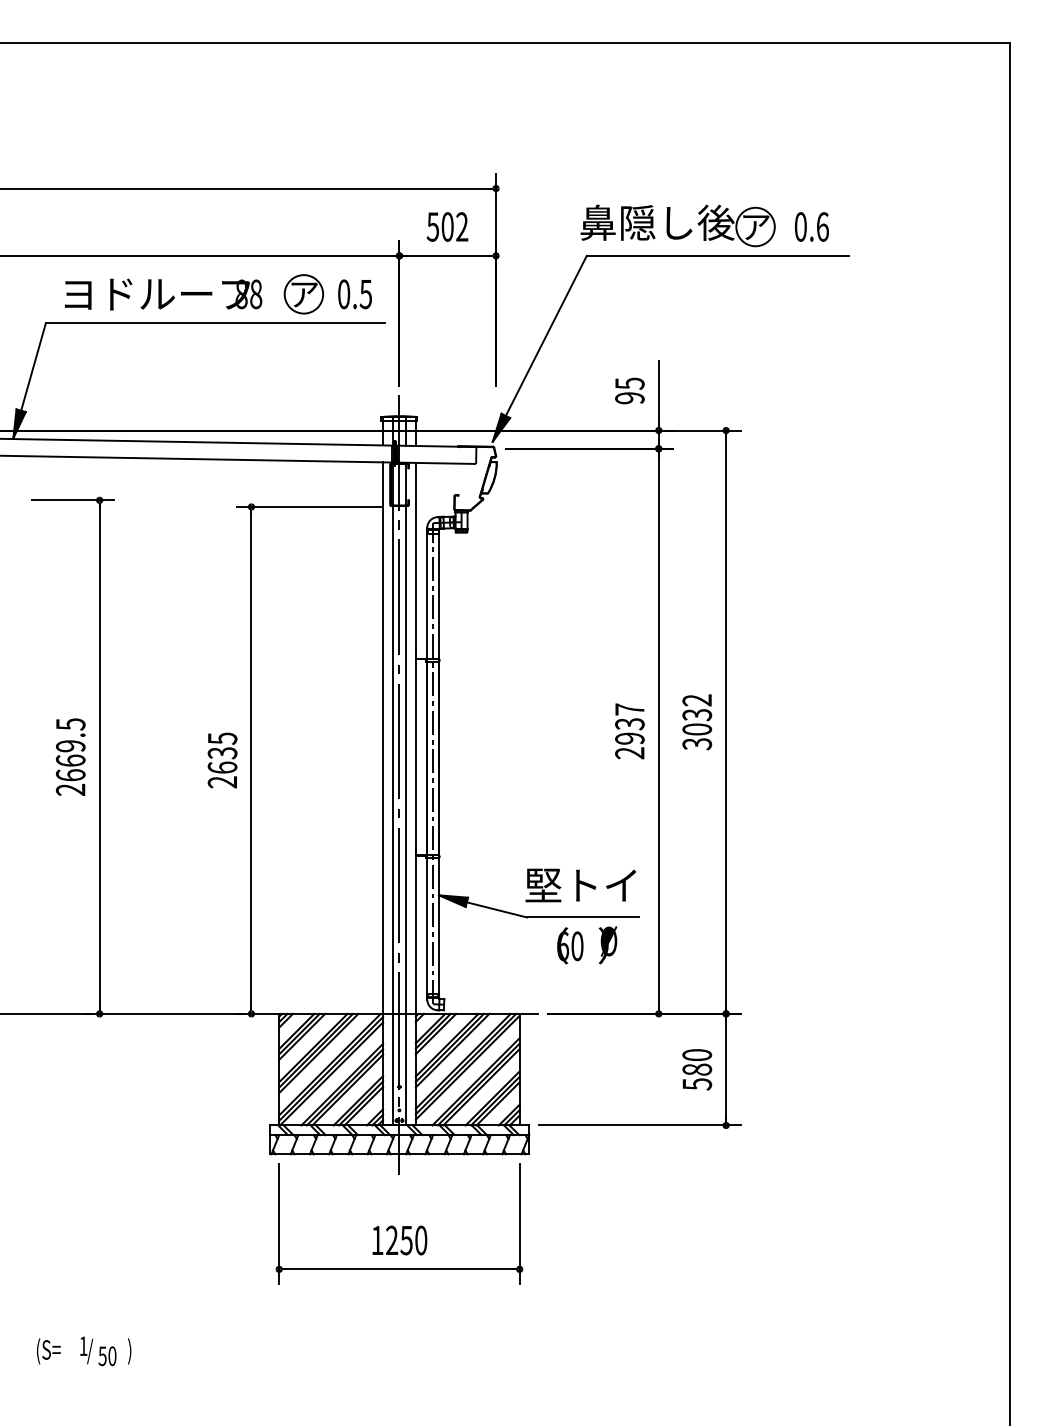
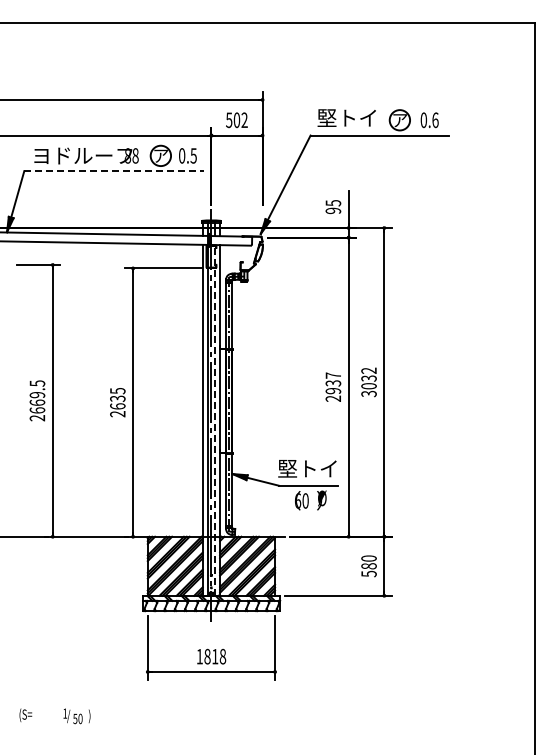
text: (656, 221) -> (347, 117), 鼻隠し後 -> 堅トイ
line: (214, 323) -> (113, 171), solid -> dashed
line: (407, 792) -> (215, 419), solid -> dashed
text: (407, 1240) -> (215, 656), 1250 -> 1818
text: (104, 1351) -> (76, 716), moved

